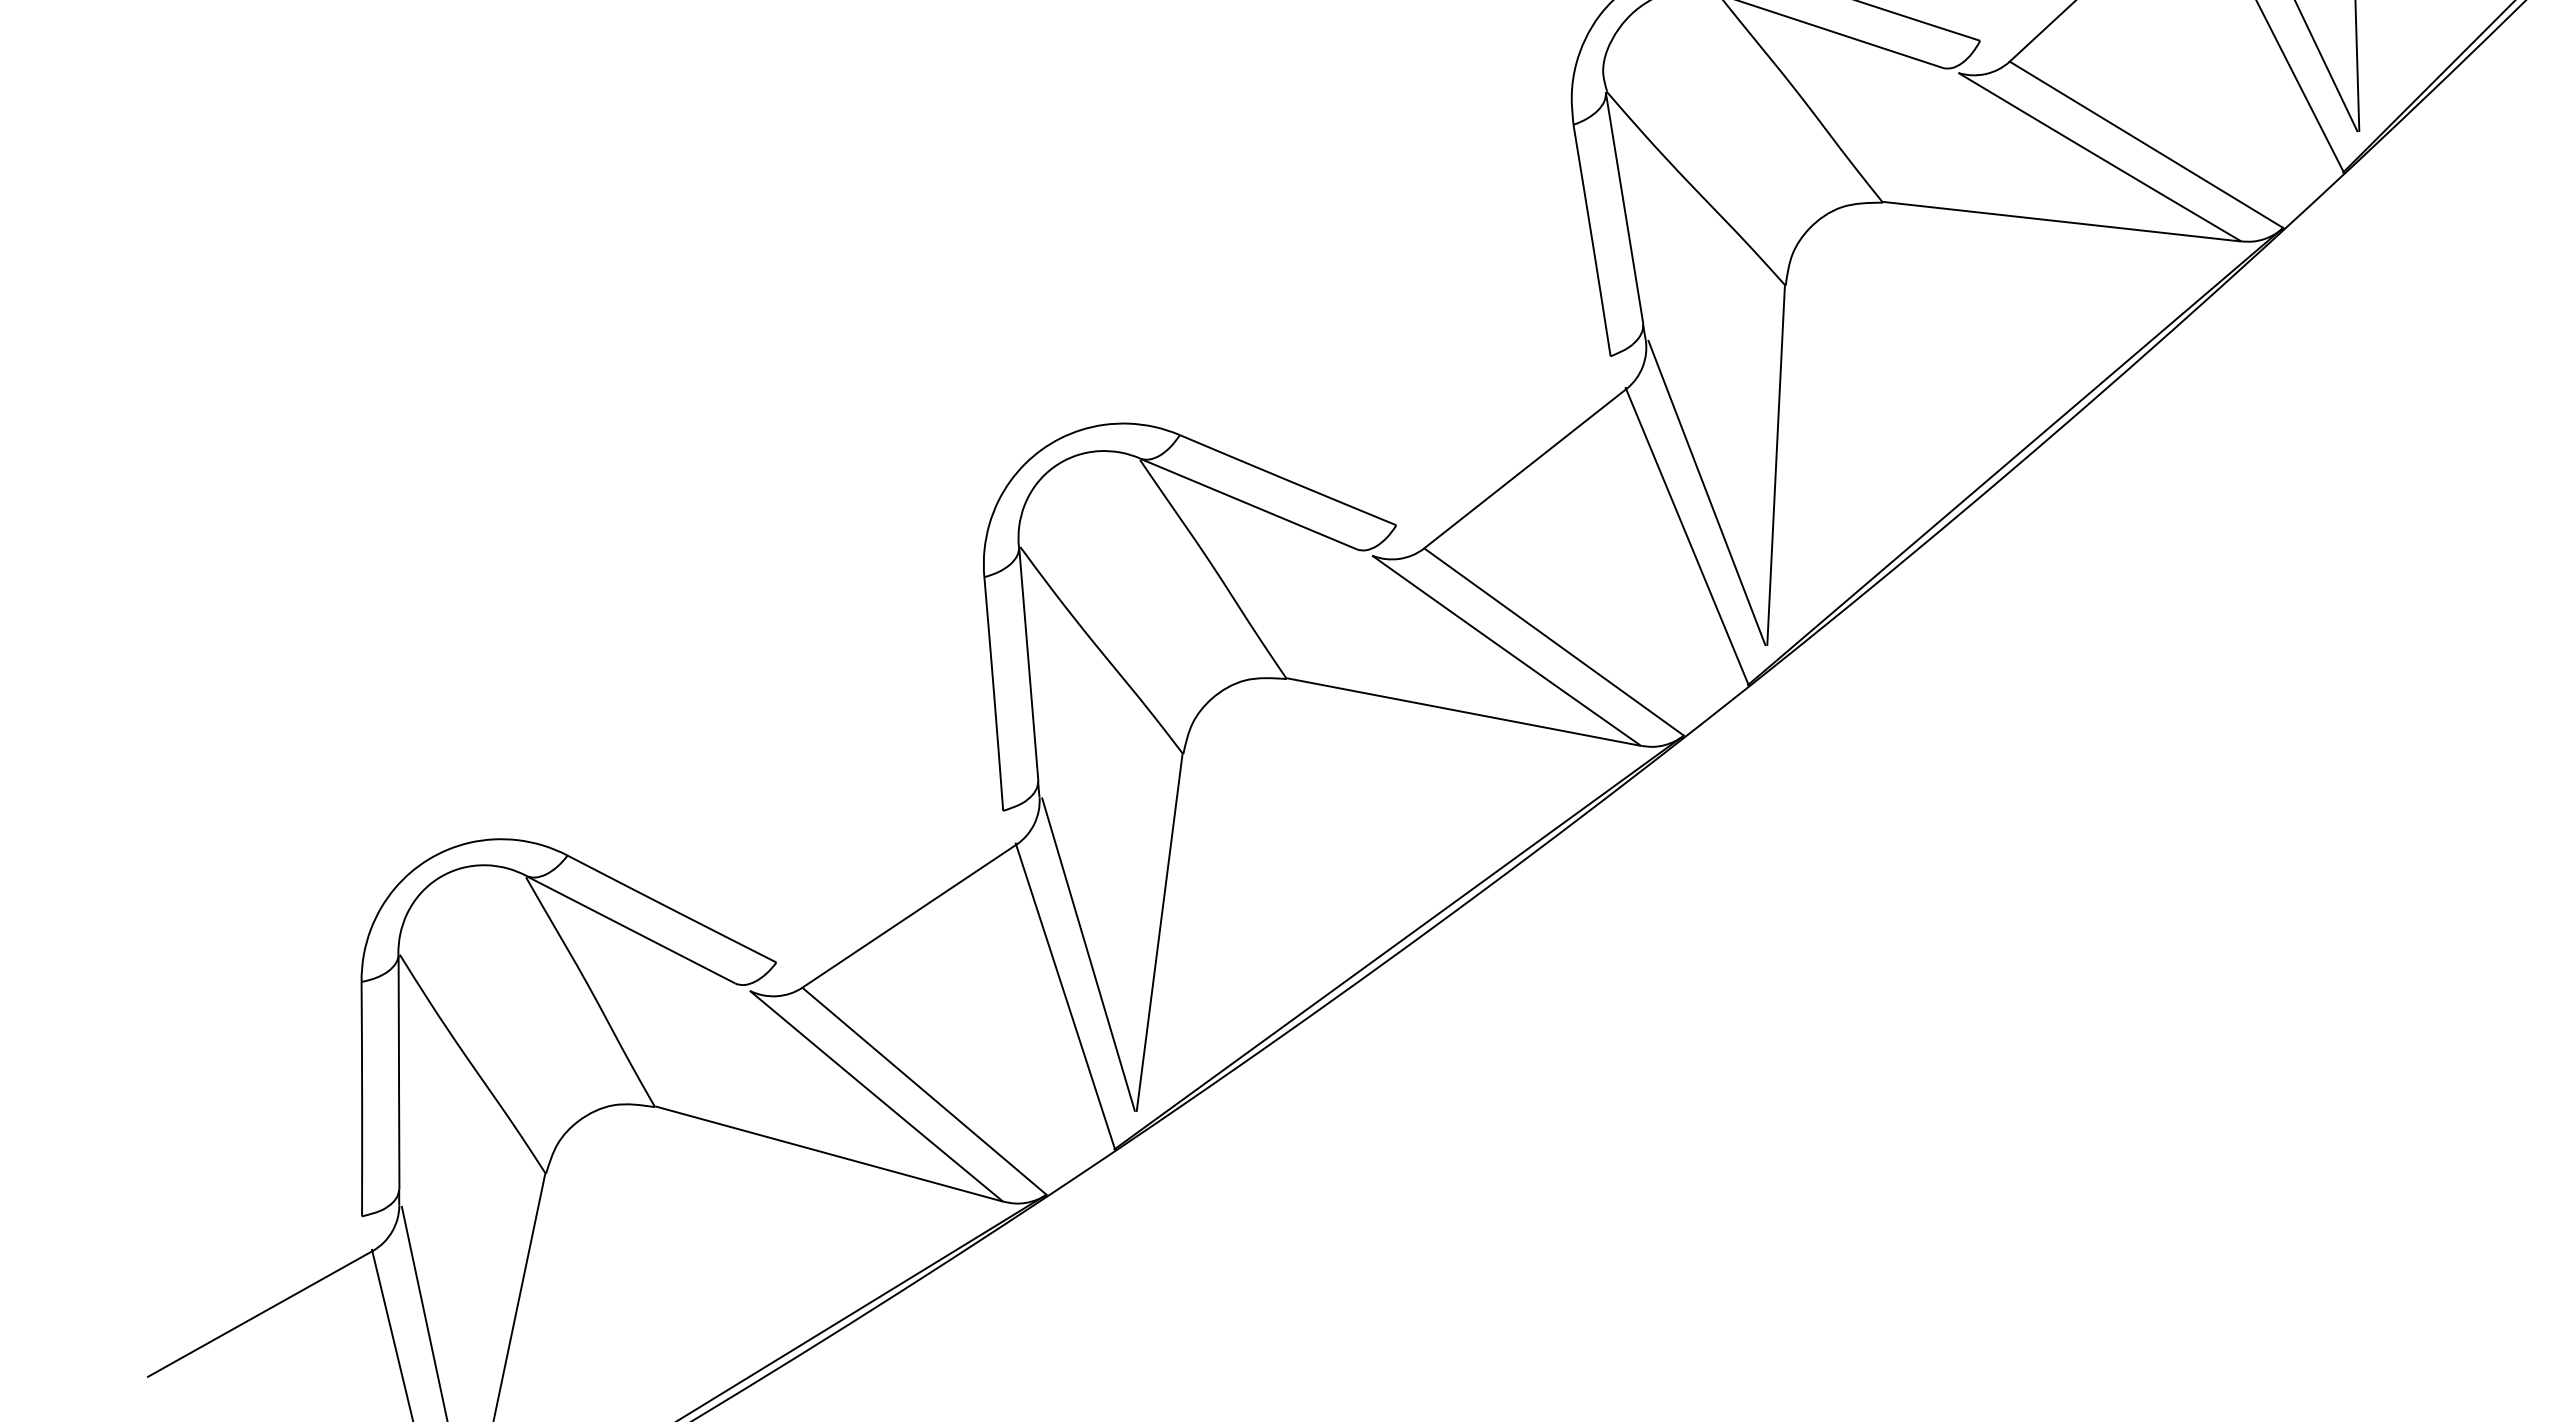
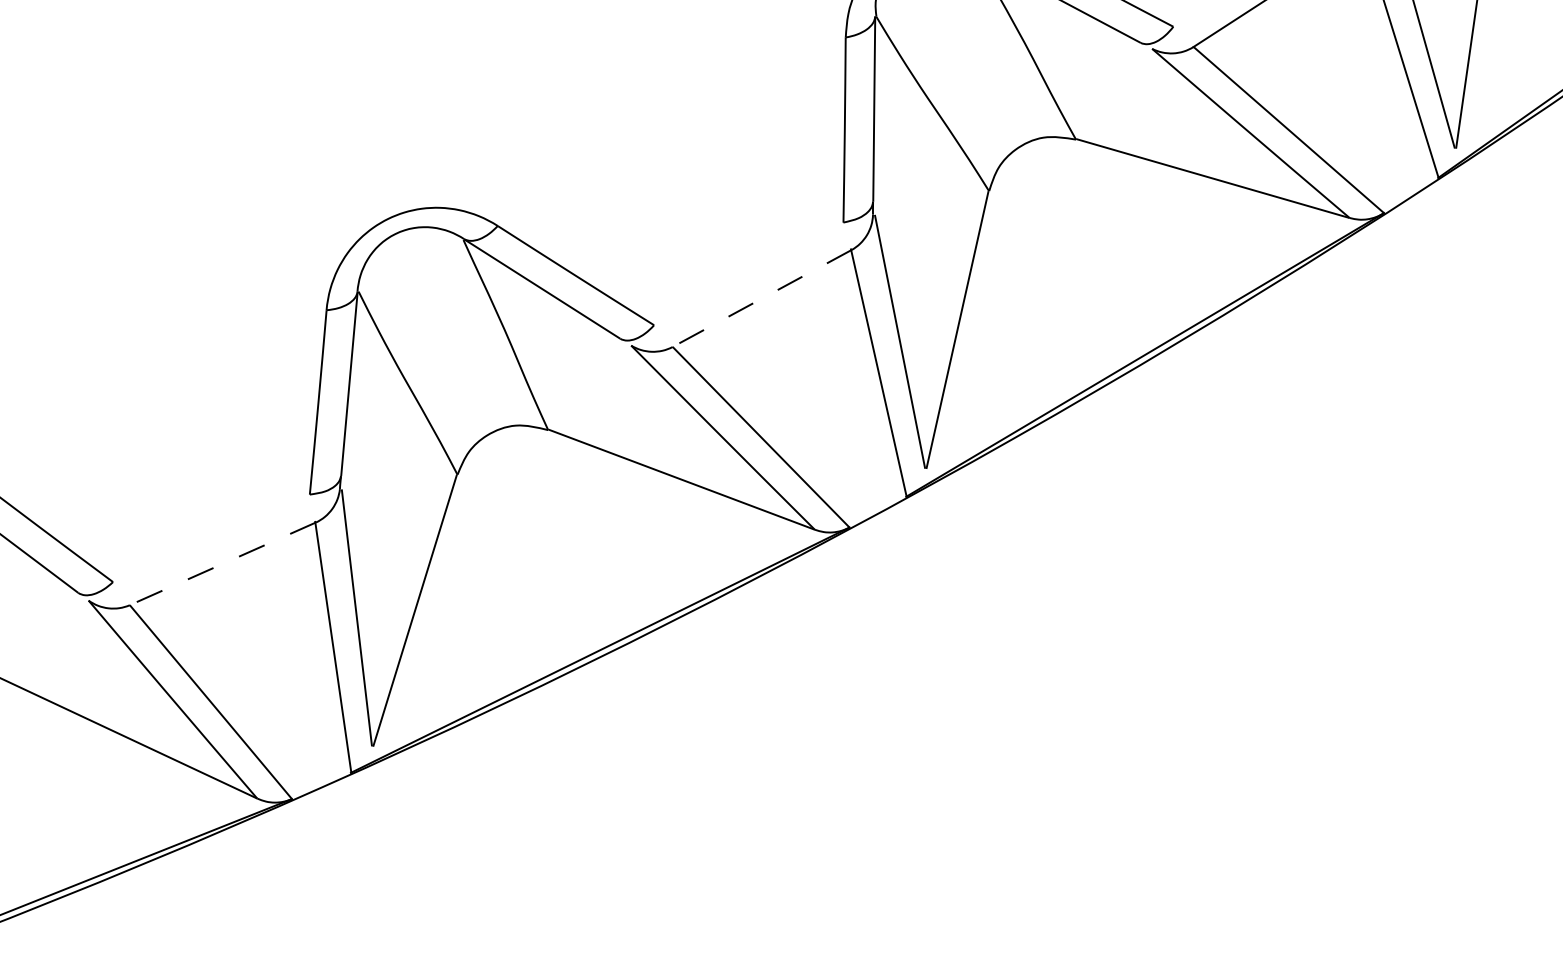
line: (1525, 468) -> (762, 298), solid -> dashed
line: (909, 916) -> (222, 564), solid -> dashed

